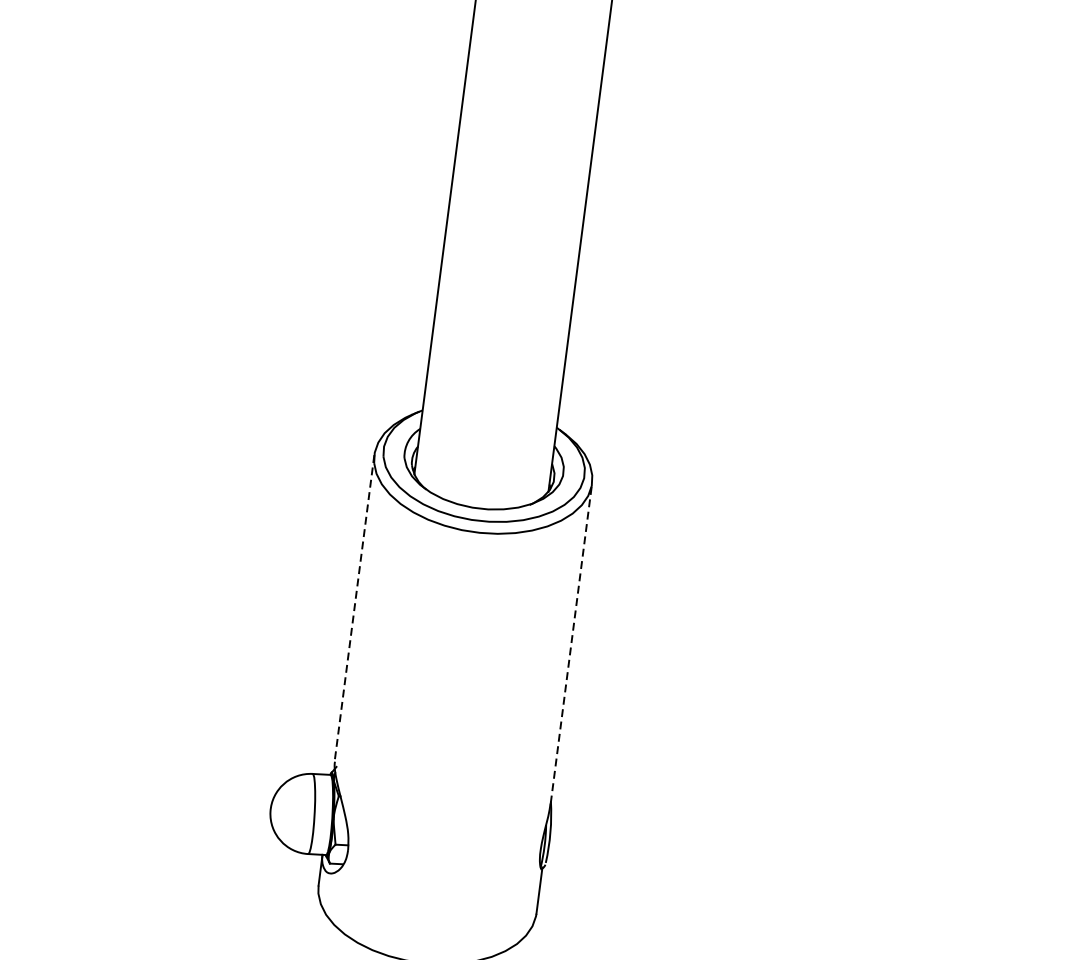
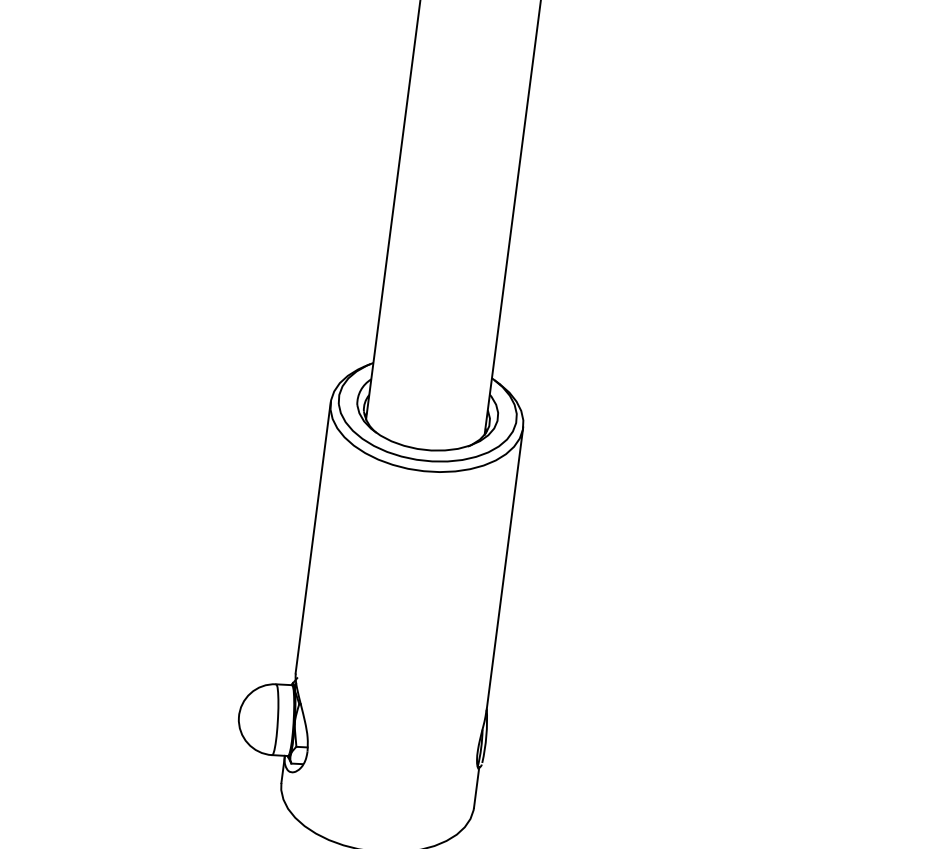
line: (354, 608) -> (313, 538), dashed -> solid
line: (570, 642) -> (504, 568), dashed -> solid

